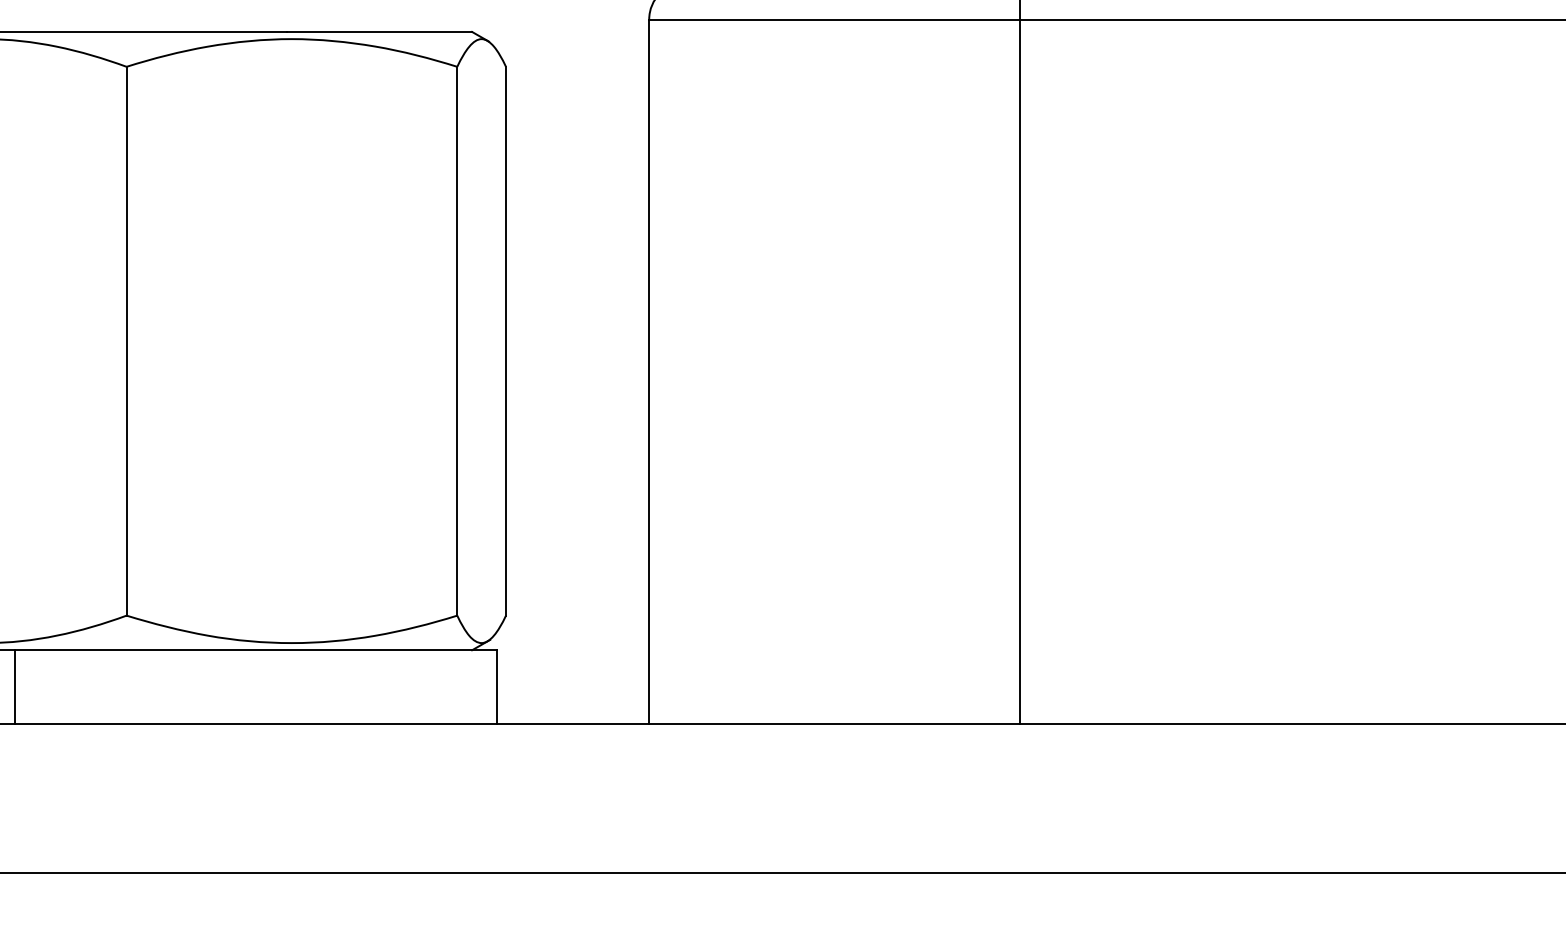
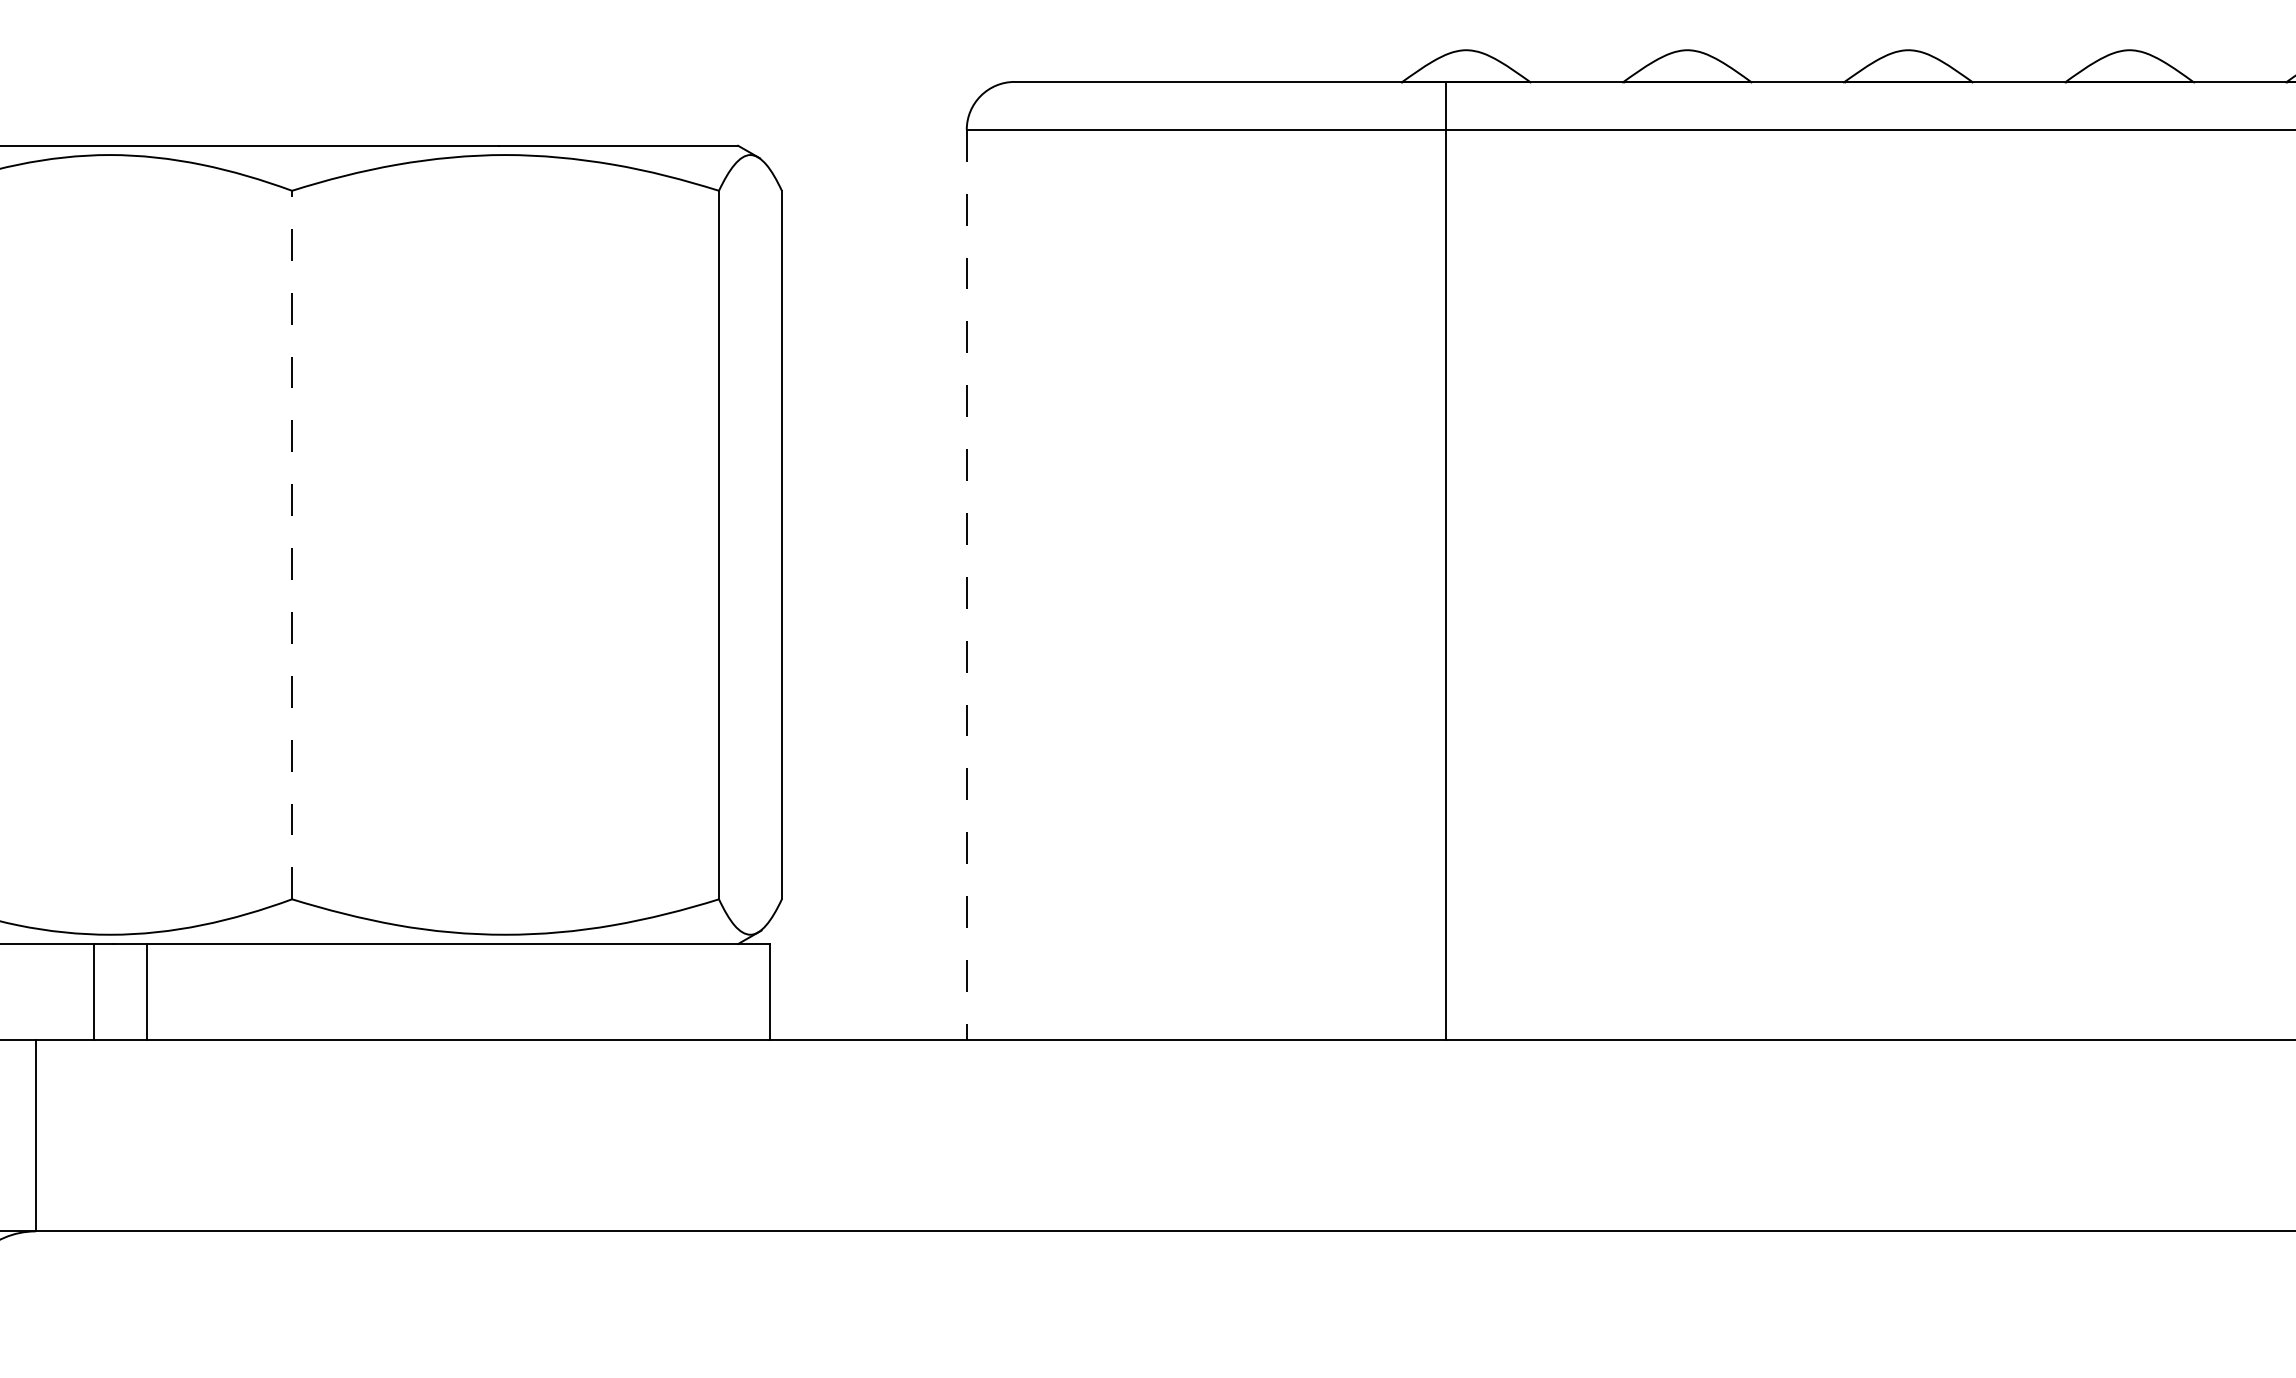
line: (126, 340) -> (292, 544), solid -> dashed
line: (648, 371) -> (966, 584), solid -> dashed

